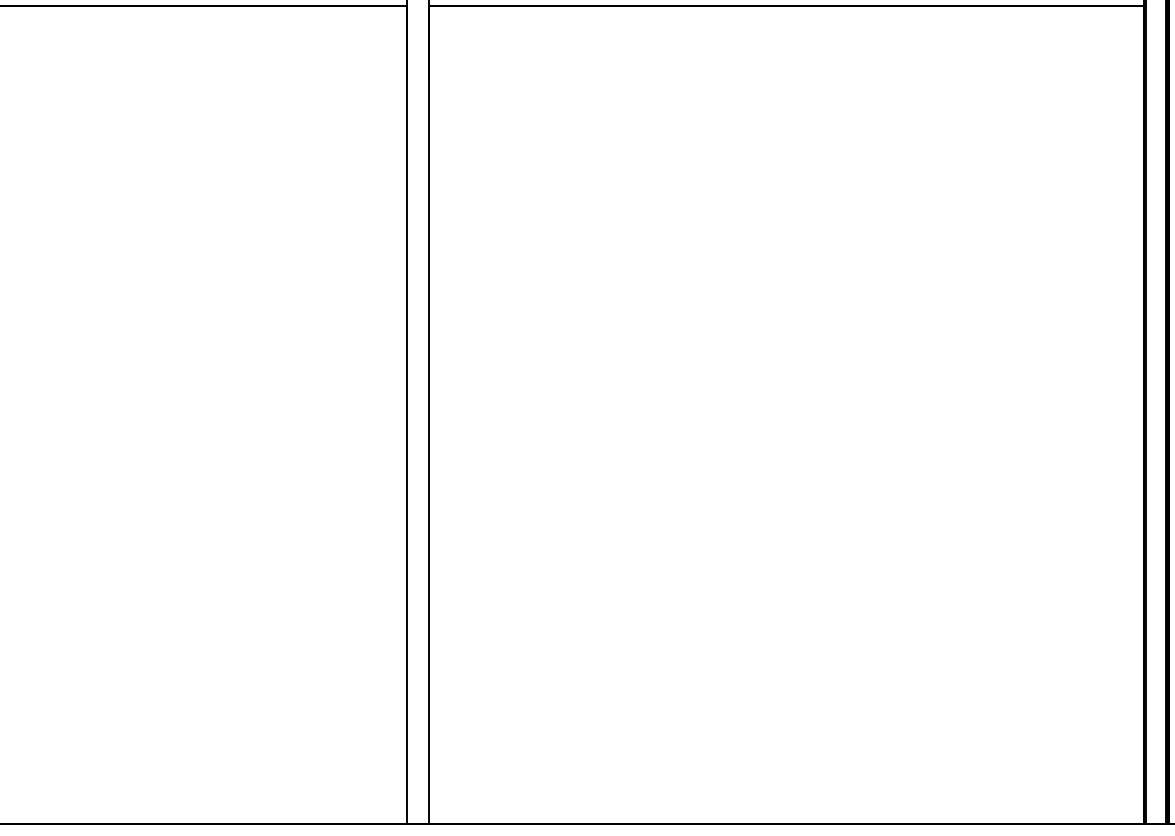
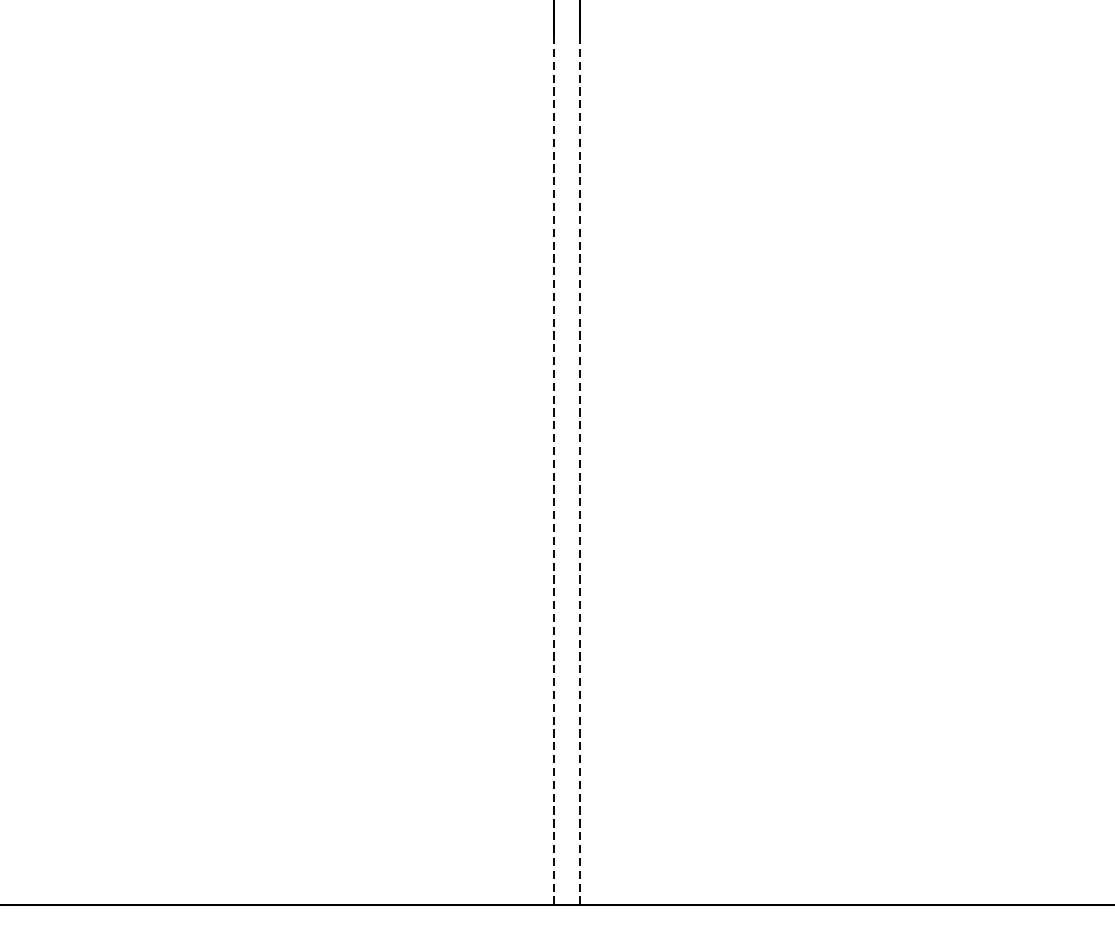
line: (406, 452) -> (553, 471), solid -> dashed
line: (429, 452) -> (580, 471), solid -> dashed

